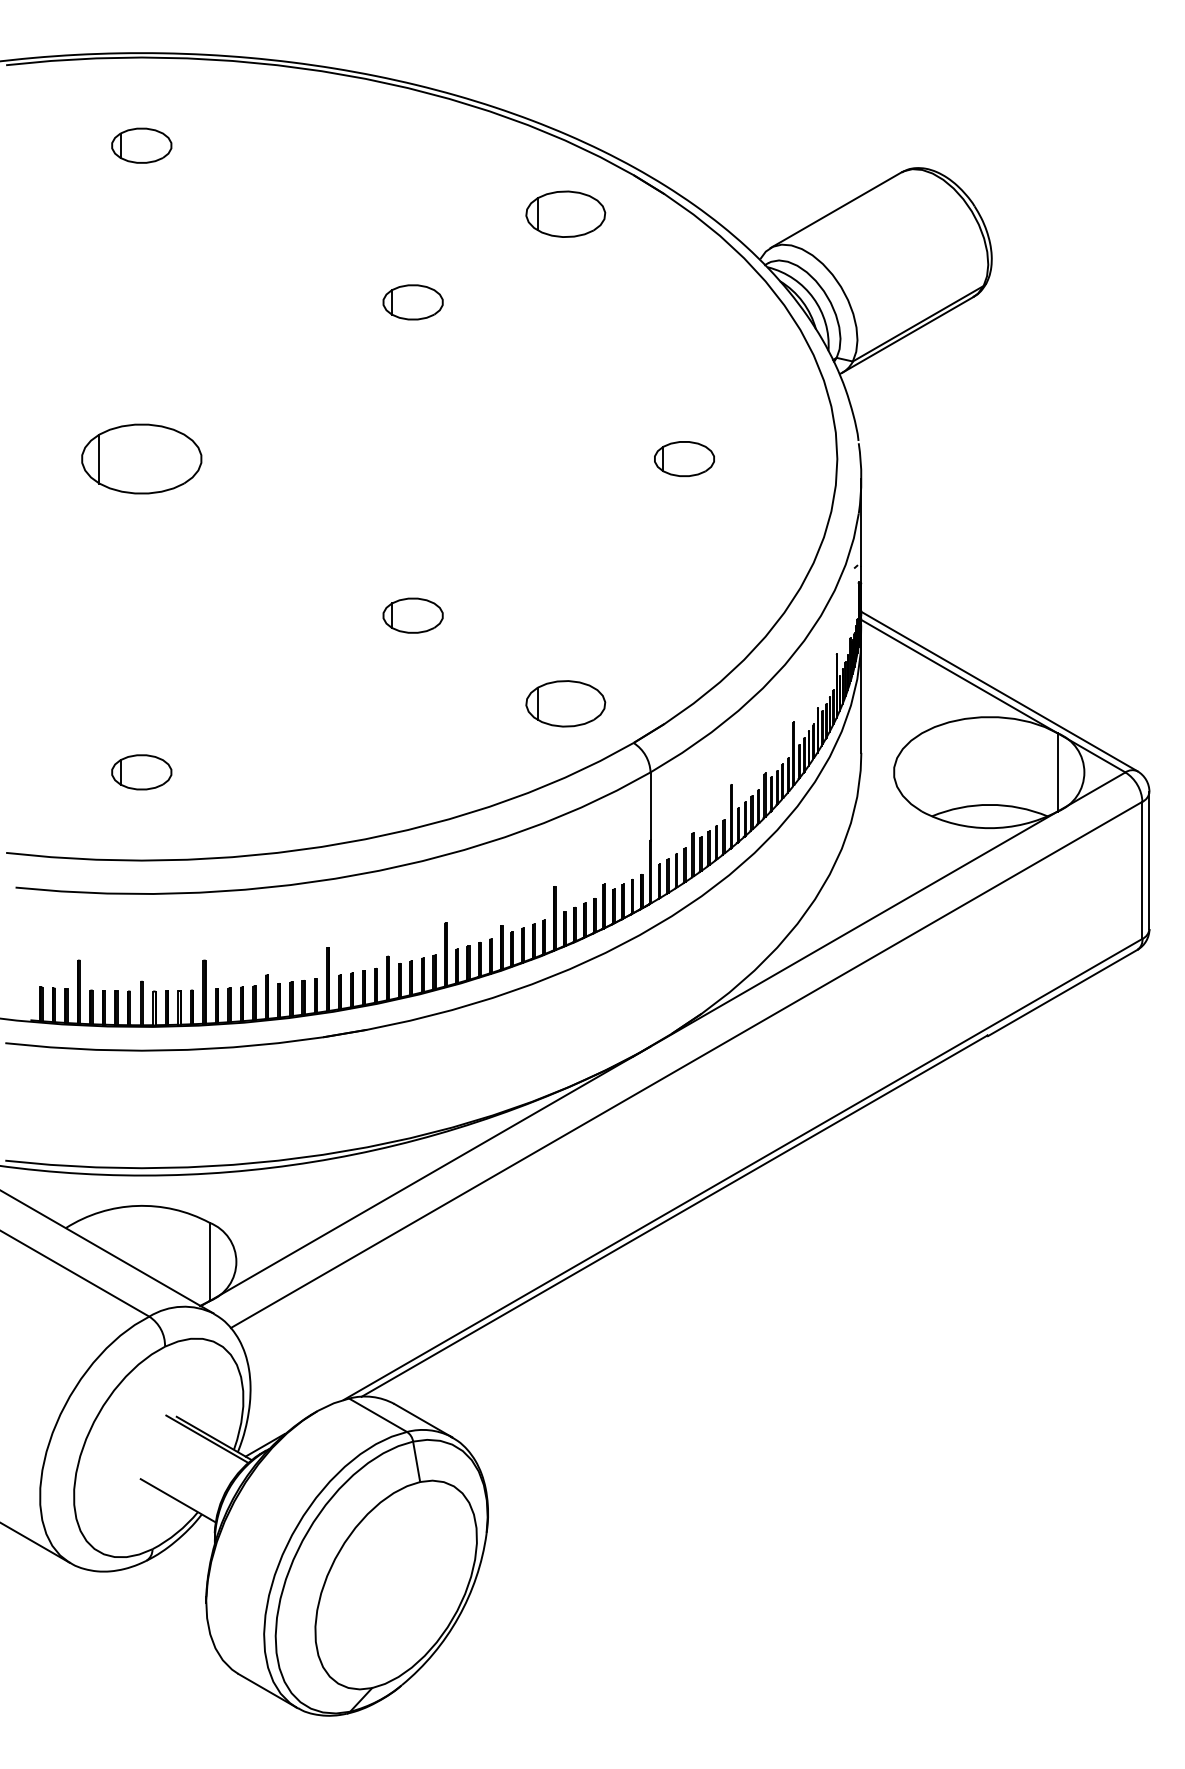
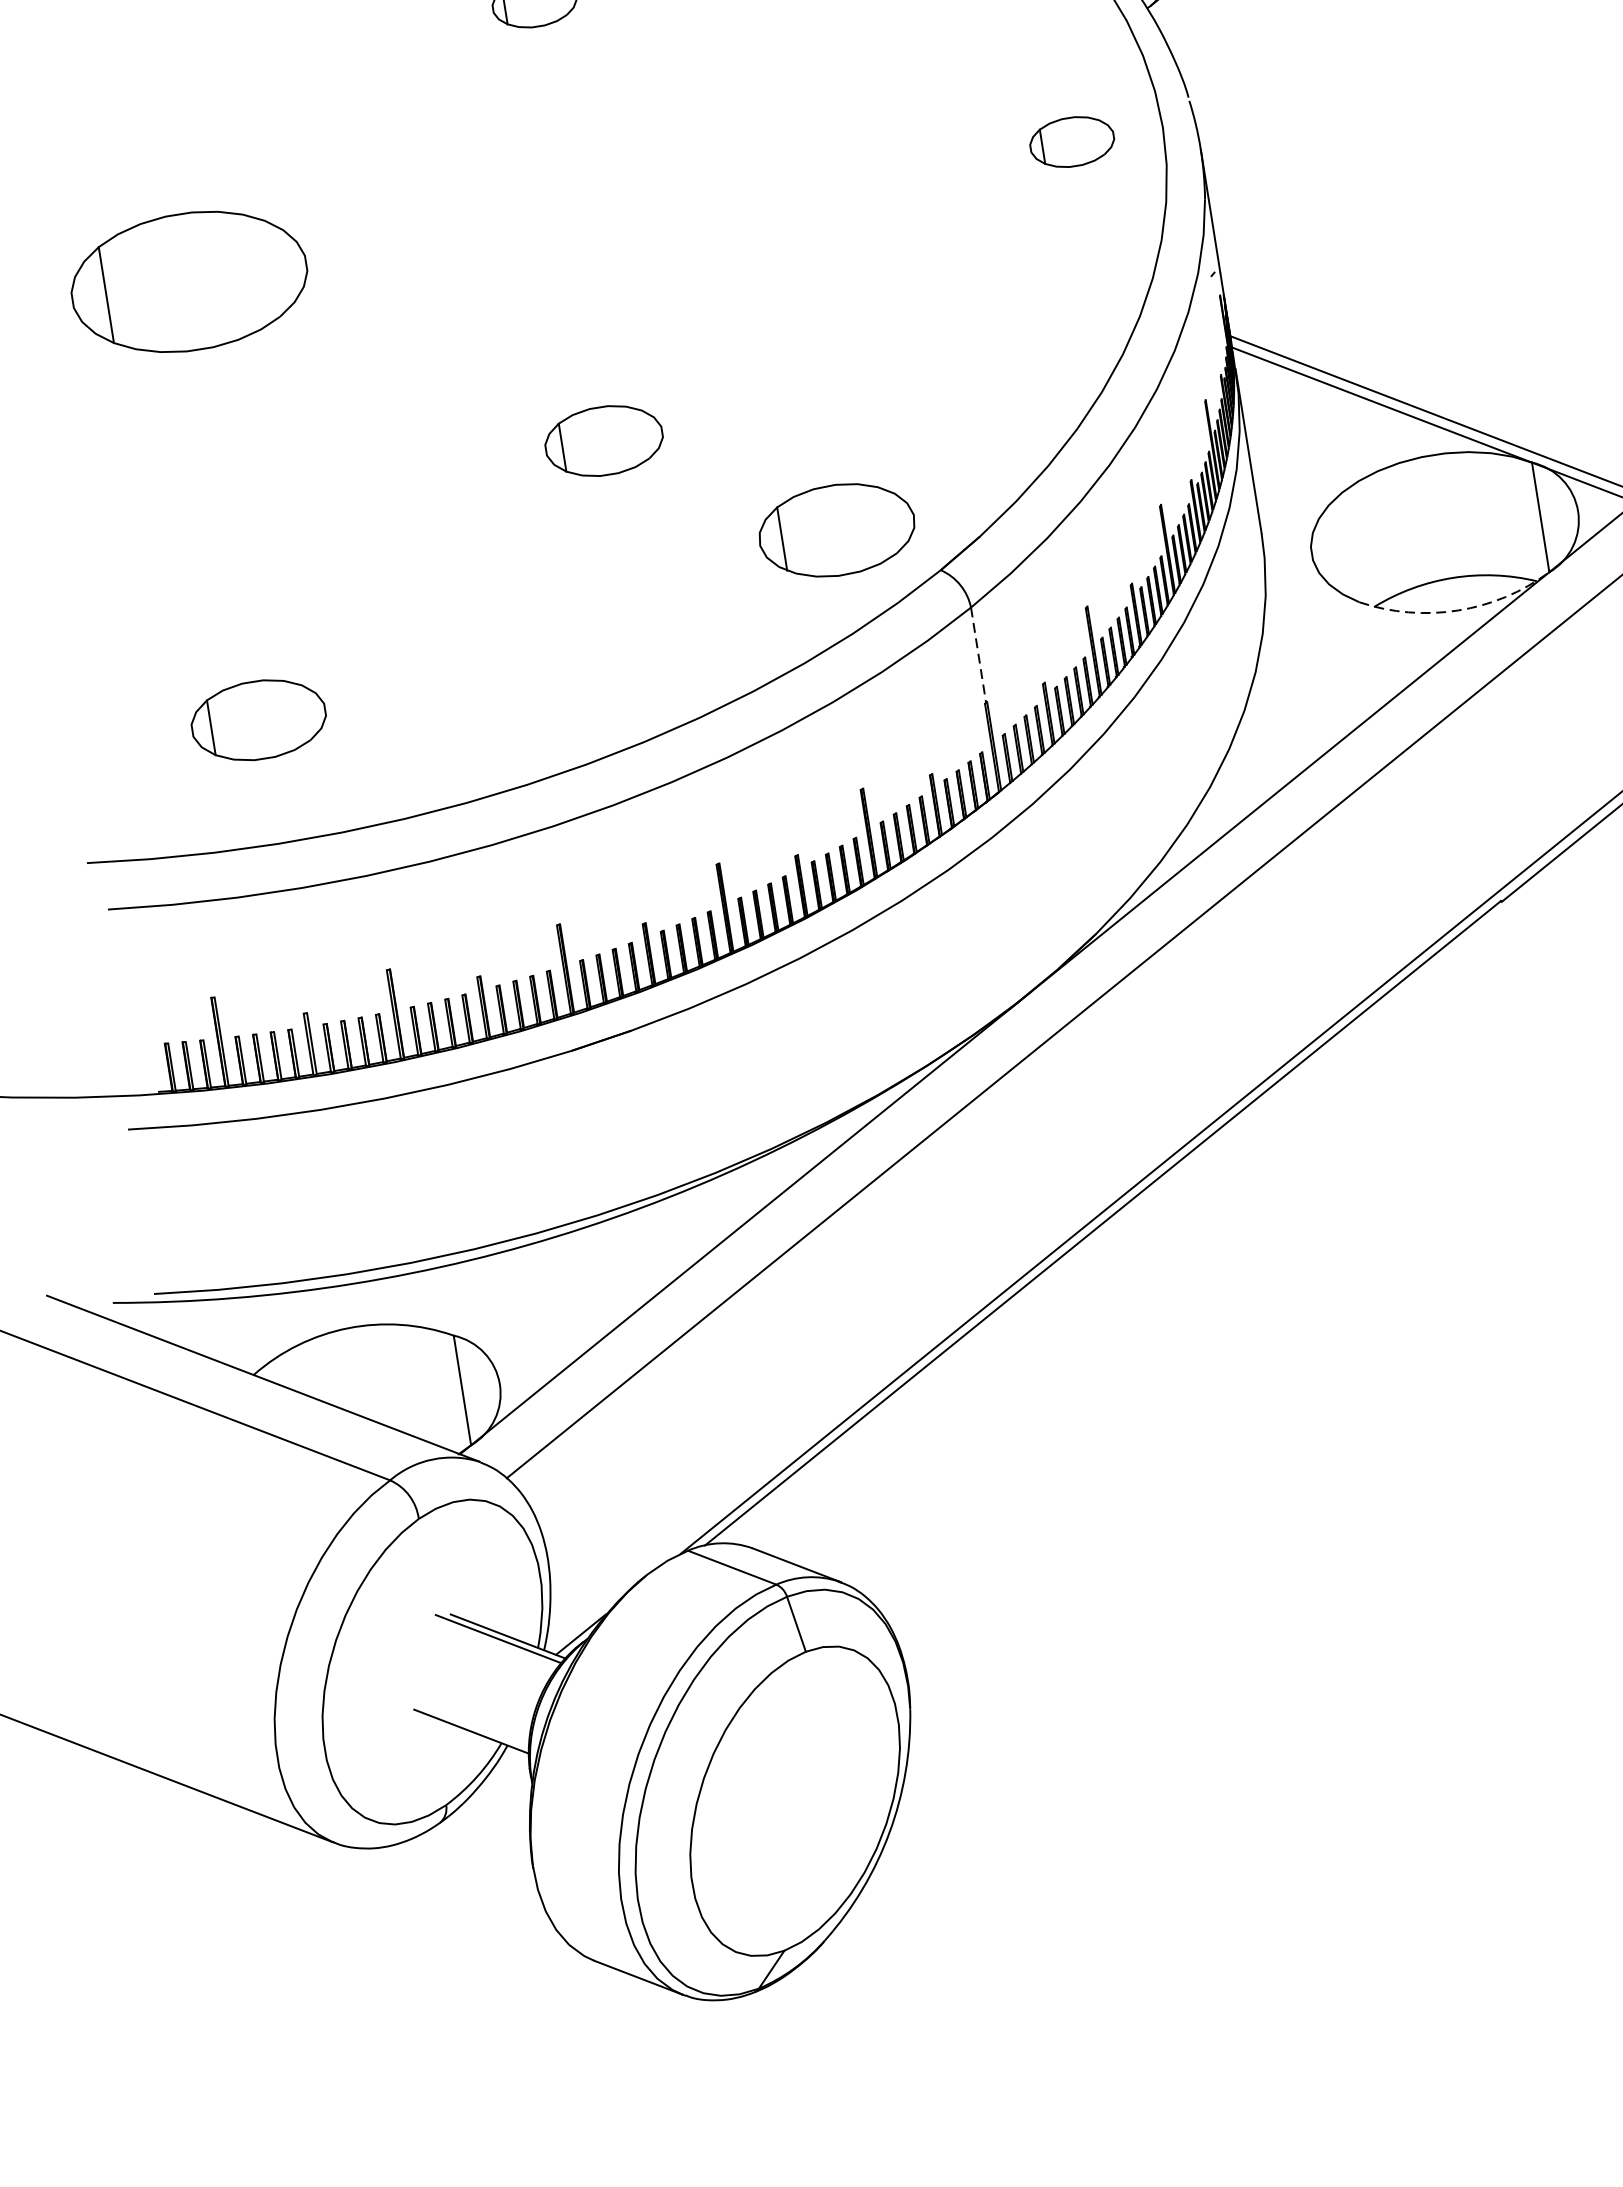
part: (141, 458) -> (189, 281), size x1.4
part: (684, 459) -> (1072, 142), moved
part: (412, 615) -> (603, 440), size x1.4
part: (565, 703) -> (836, 530), size x1.4
part: (141, 772) -> (258, 720), size x1.6
line: (650, 806) -> (978, 655), solid -> dashed
arc: (989, 828) -> (1457, 610), solid -> dashed

